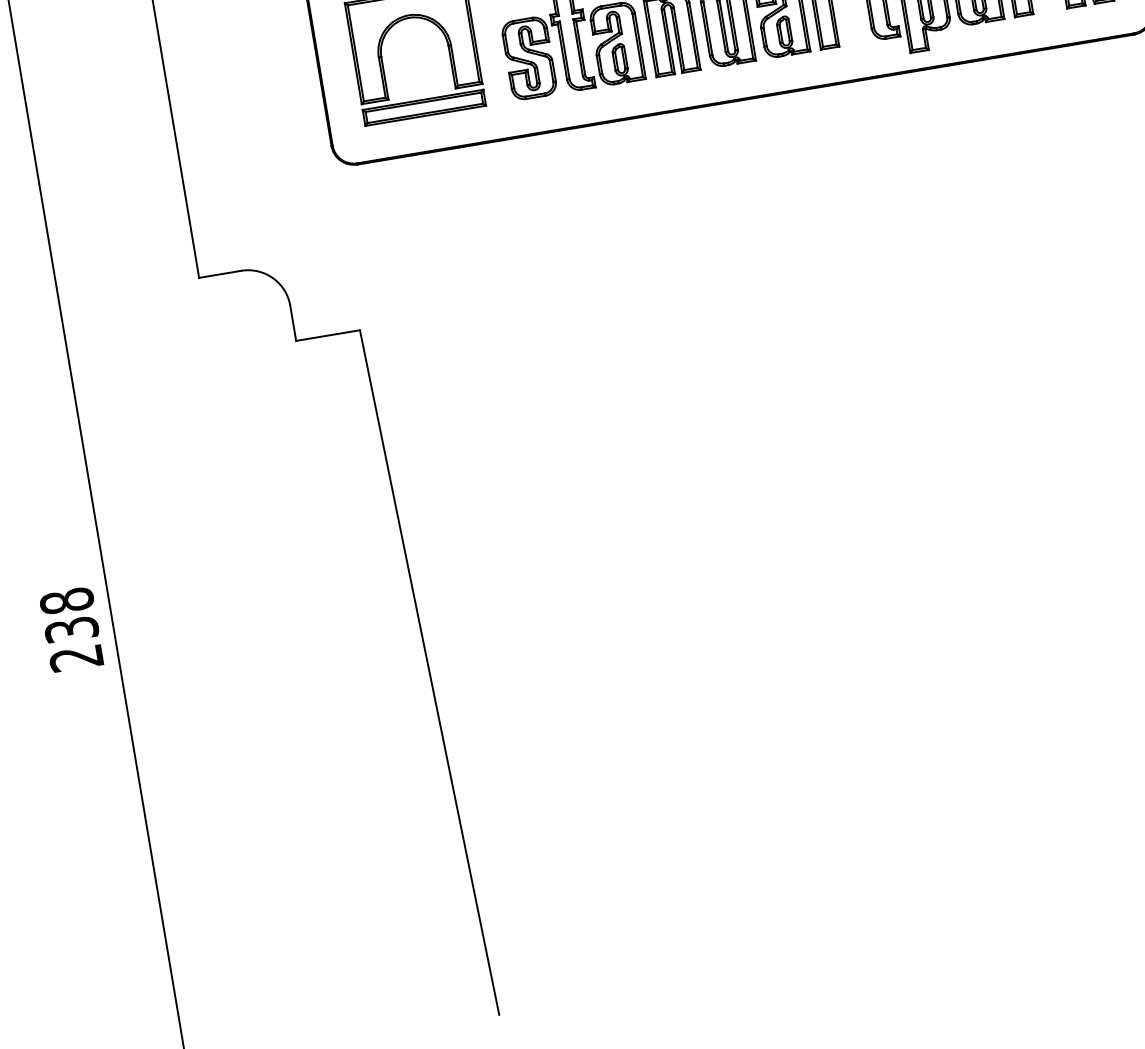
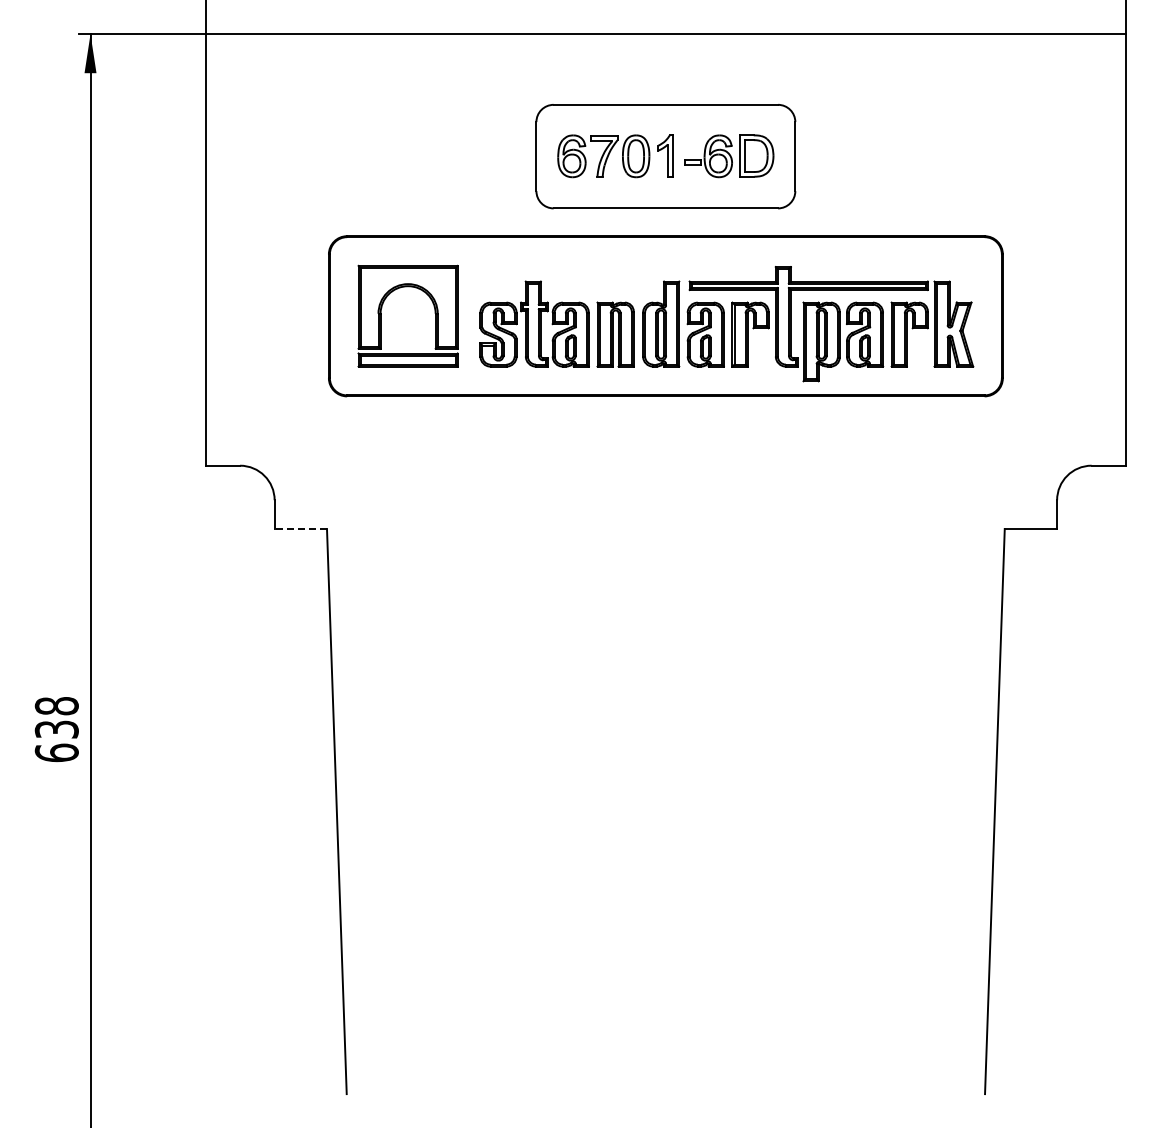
line: (327, 336) -> (300, 529), solid -> dashed
text: (75, 657) -> (56, 752), 238 -> 638

